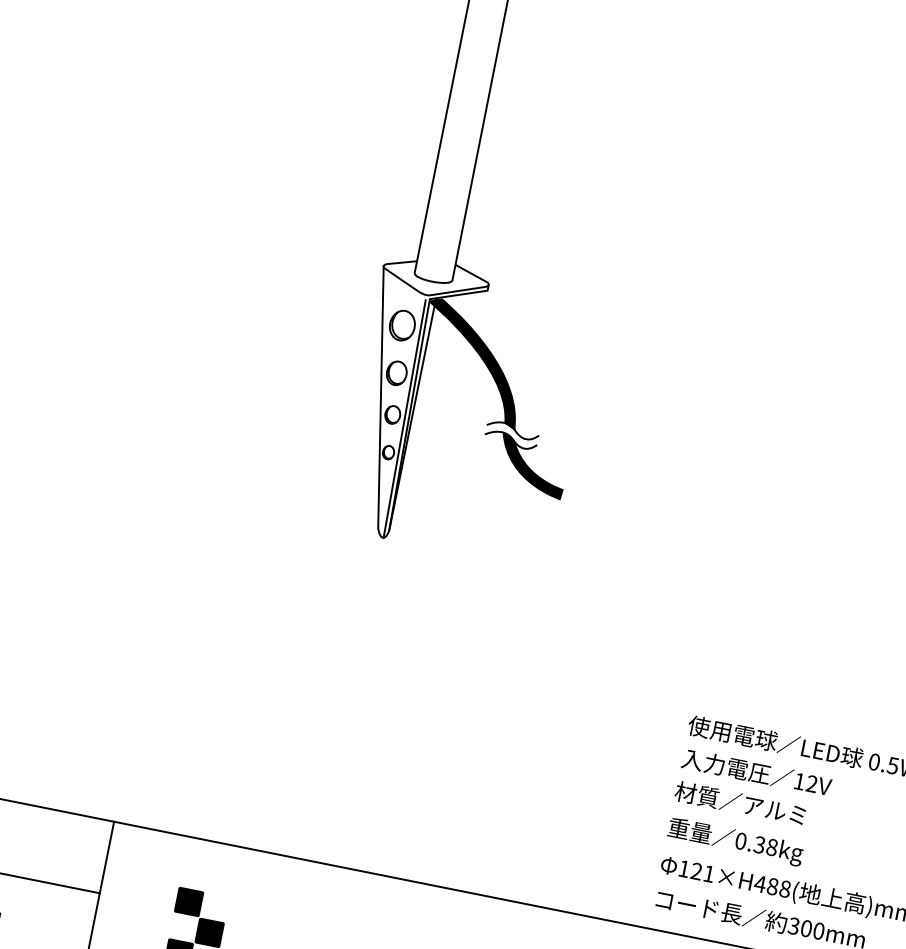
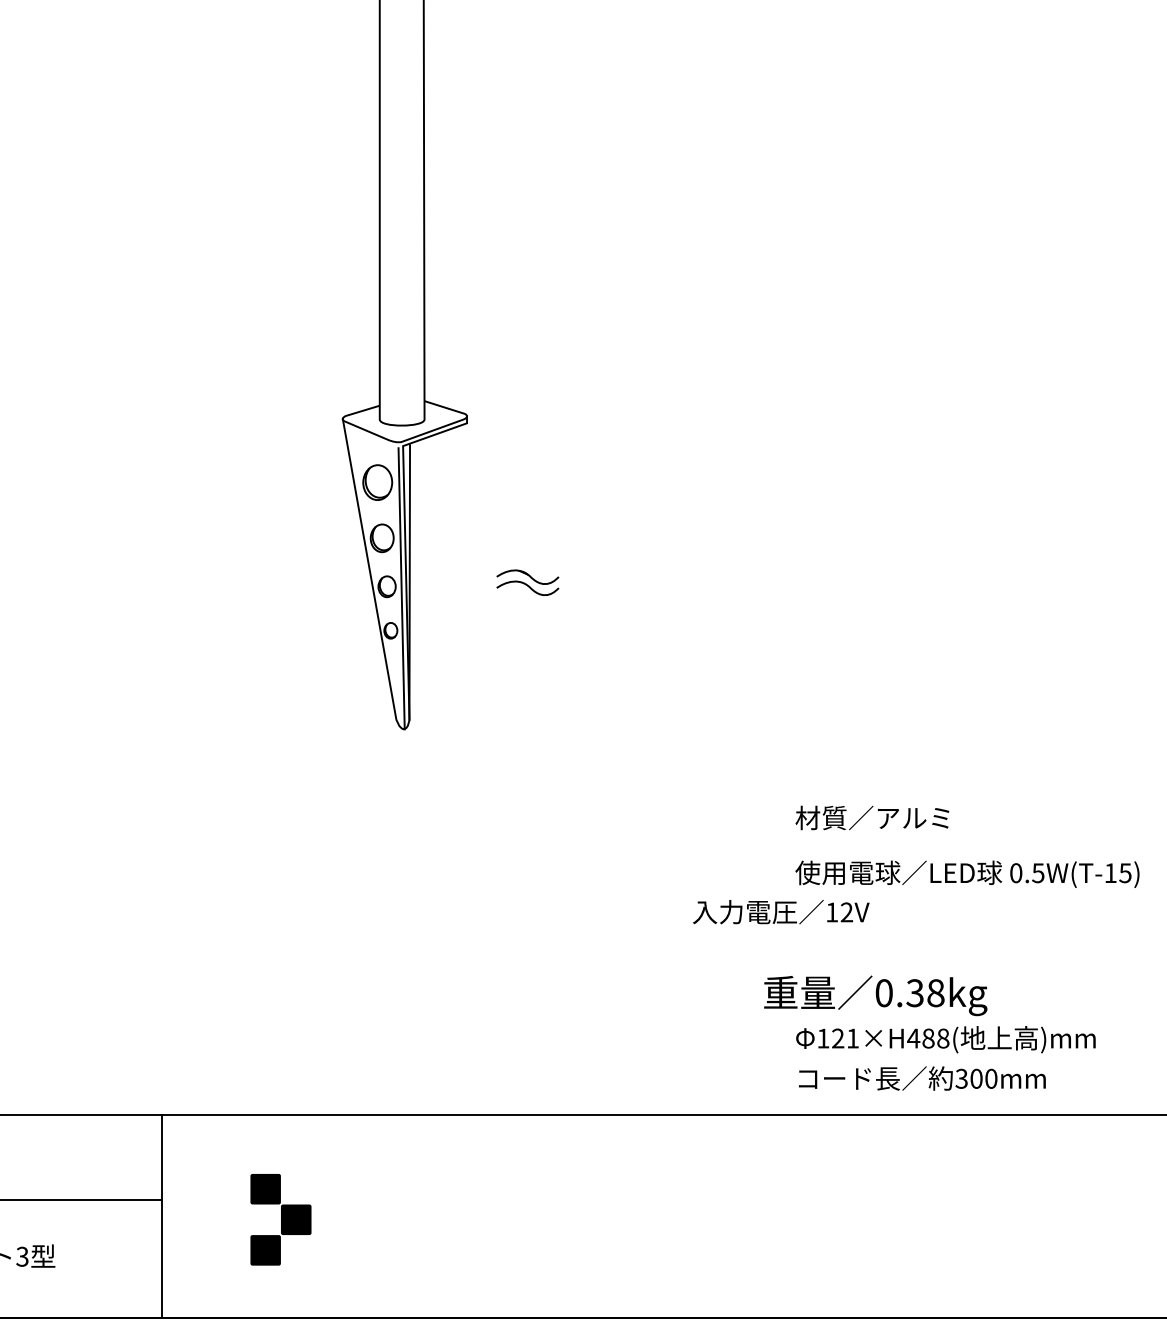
fill: (473, 363) -> (467, 509), removed
fill: (531, 466) -> (557, 613), removed
part: (756, 773) -> (781, 912), moved
part: (737, 797) -> (867, 812), moved
part: (735, 841) -> (875, 995), size x1.4

